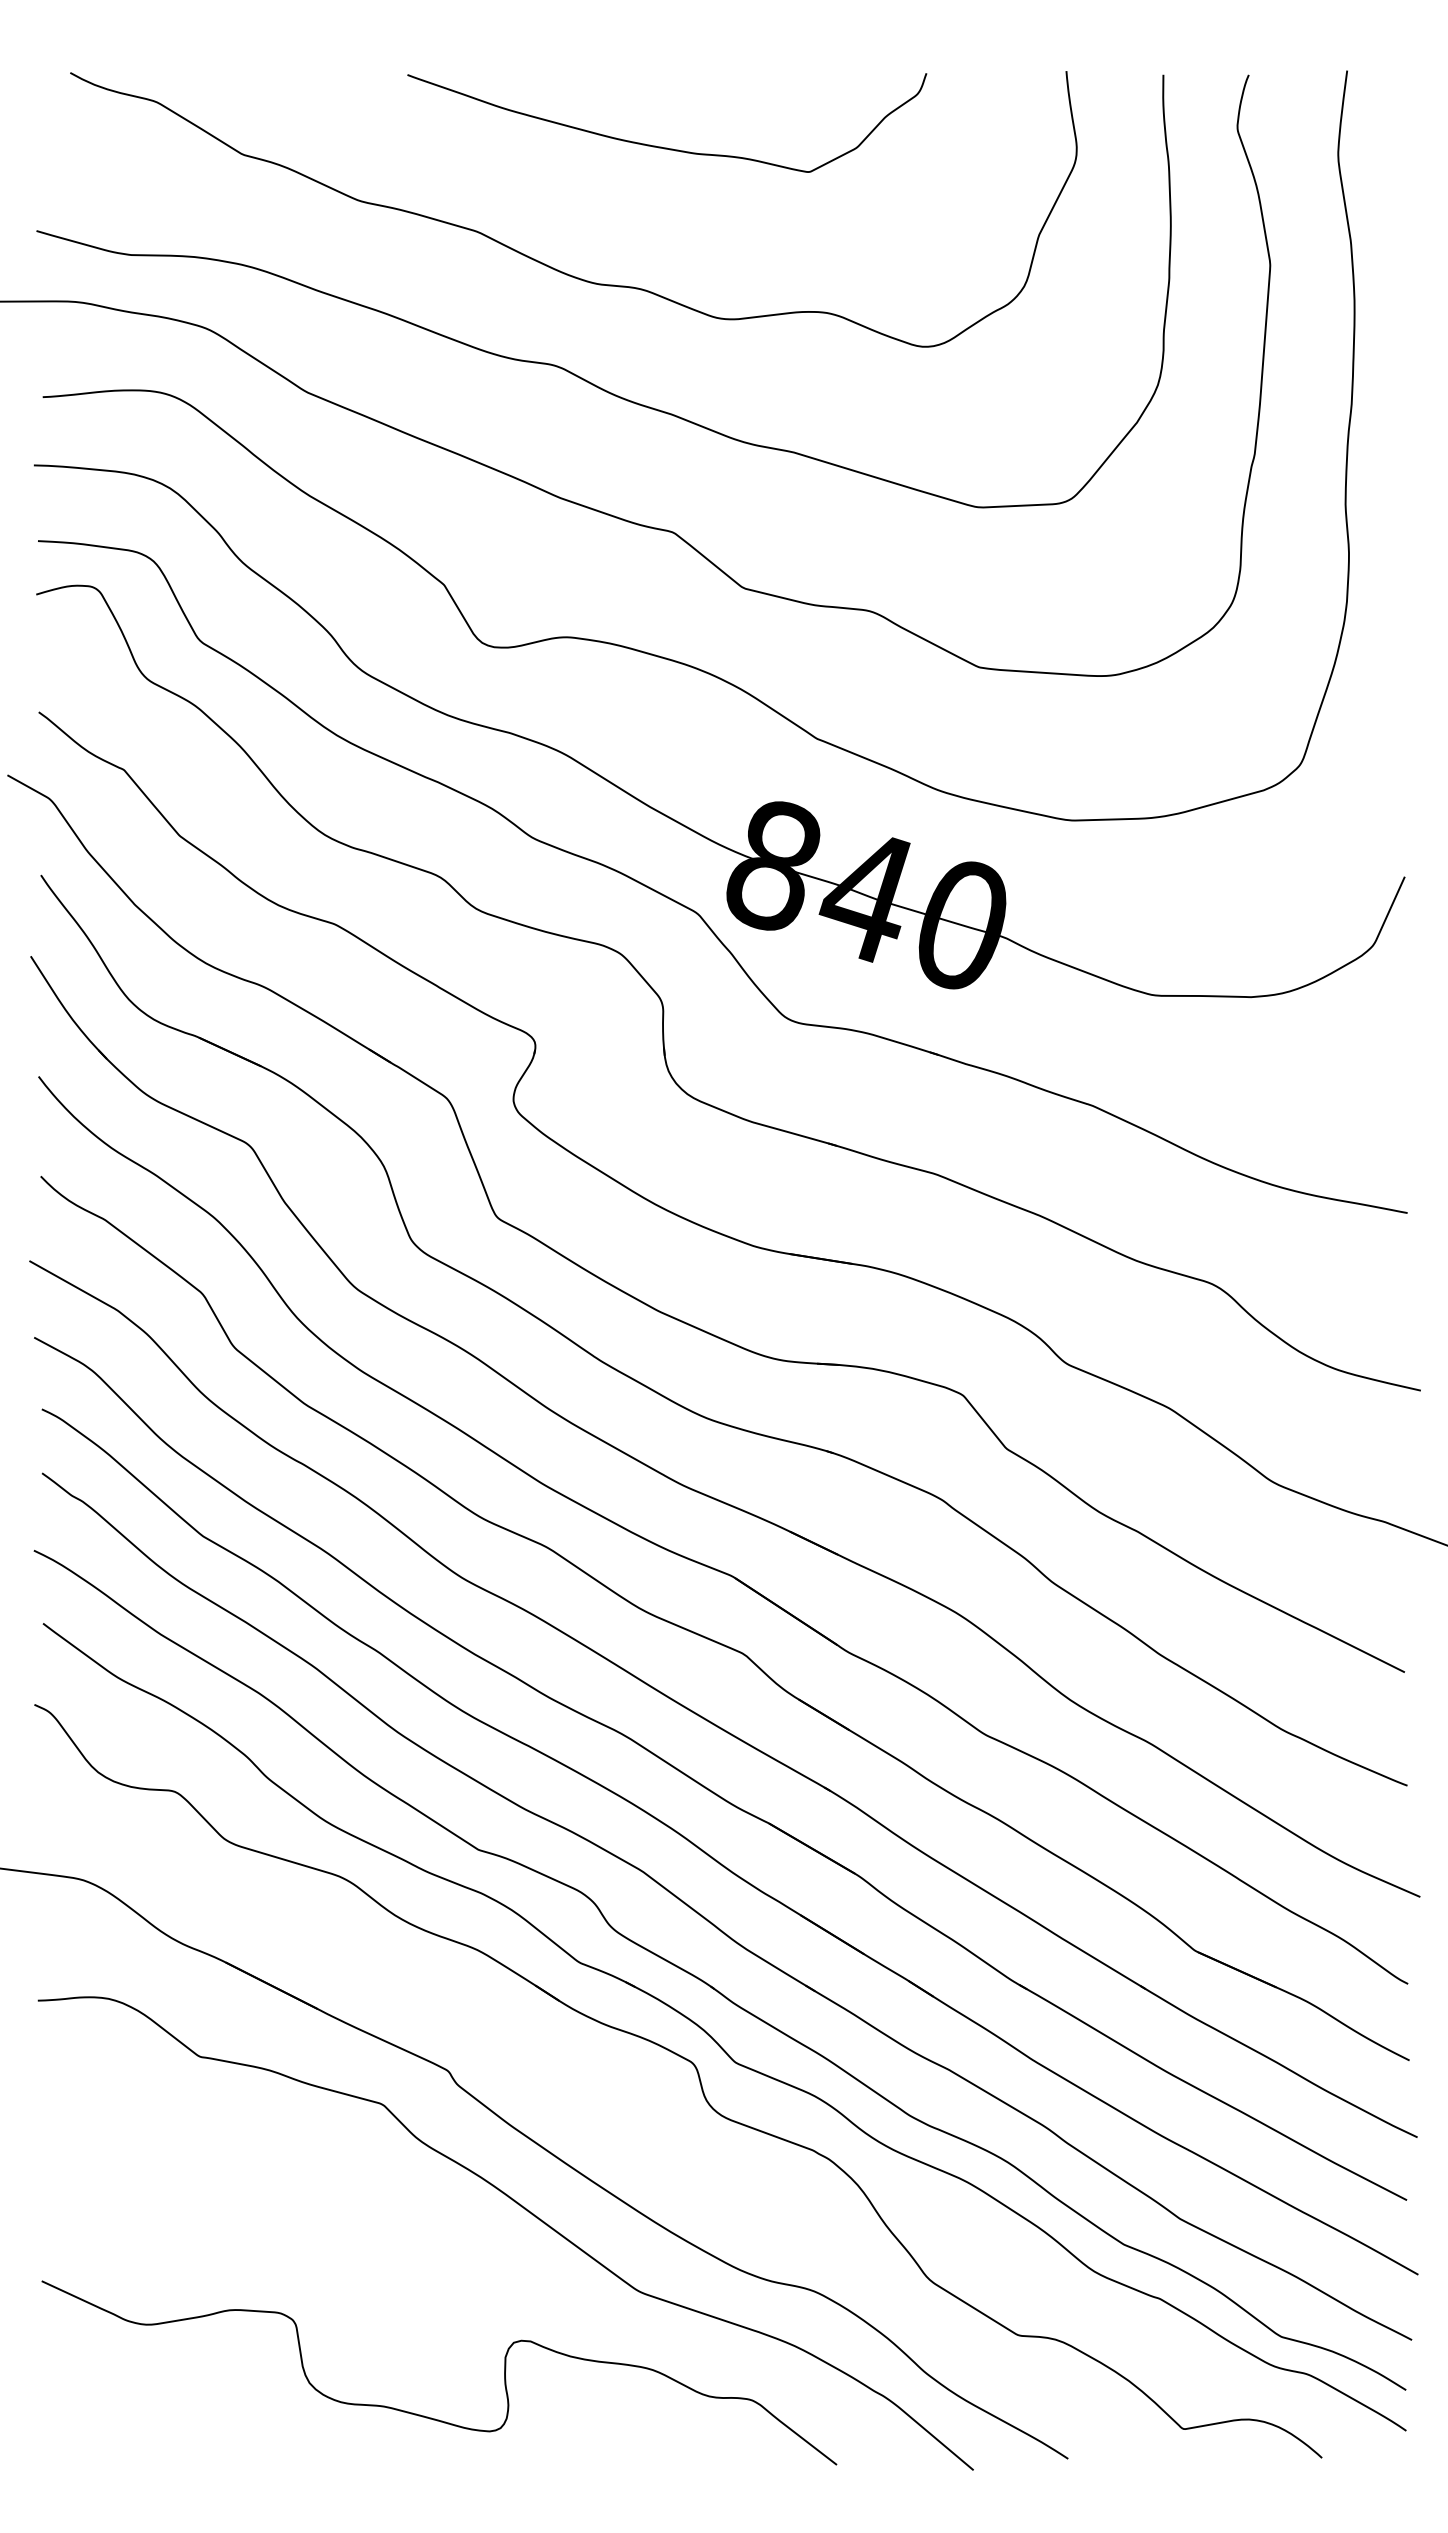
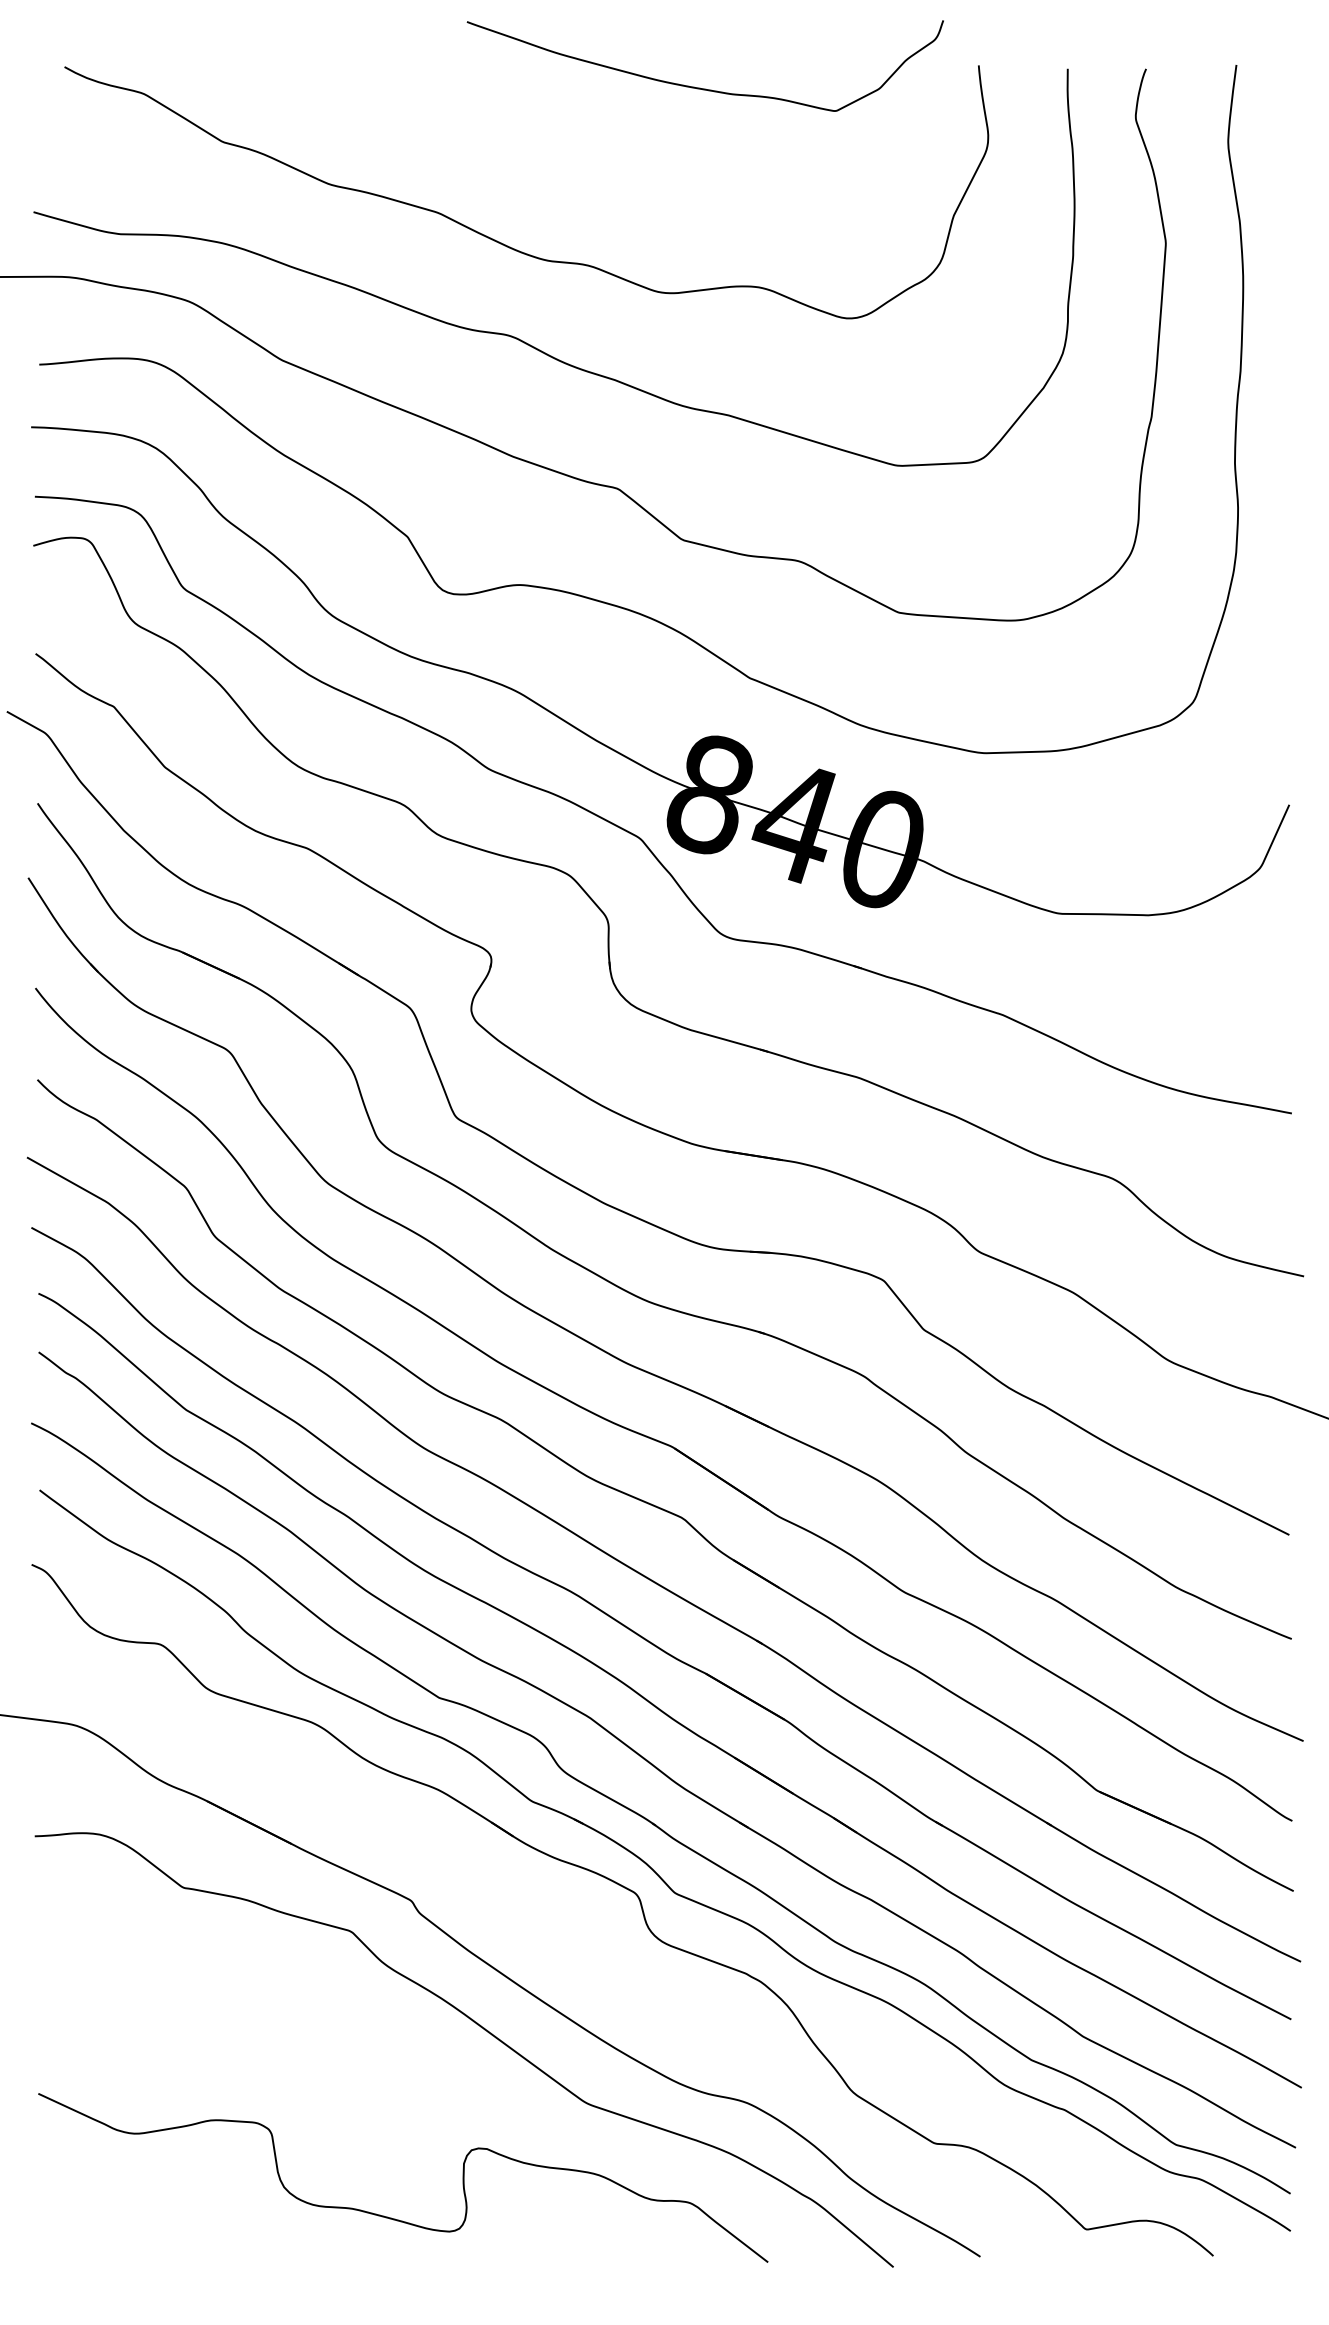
curve: (661, 146) -> (700, 87), moved

